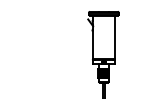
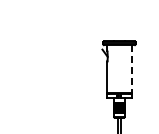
line: (115, 37) -> (131, 69), solid -> dashed

